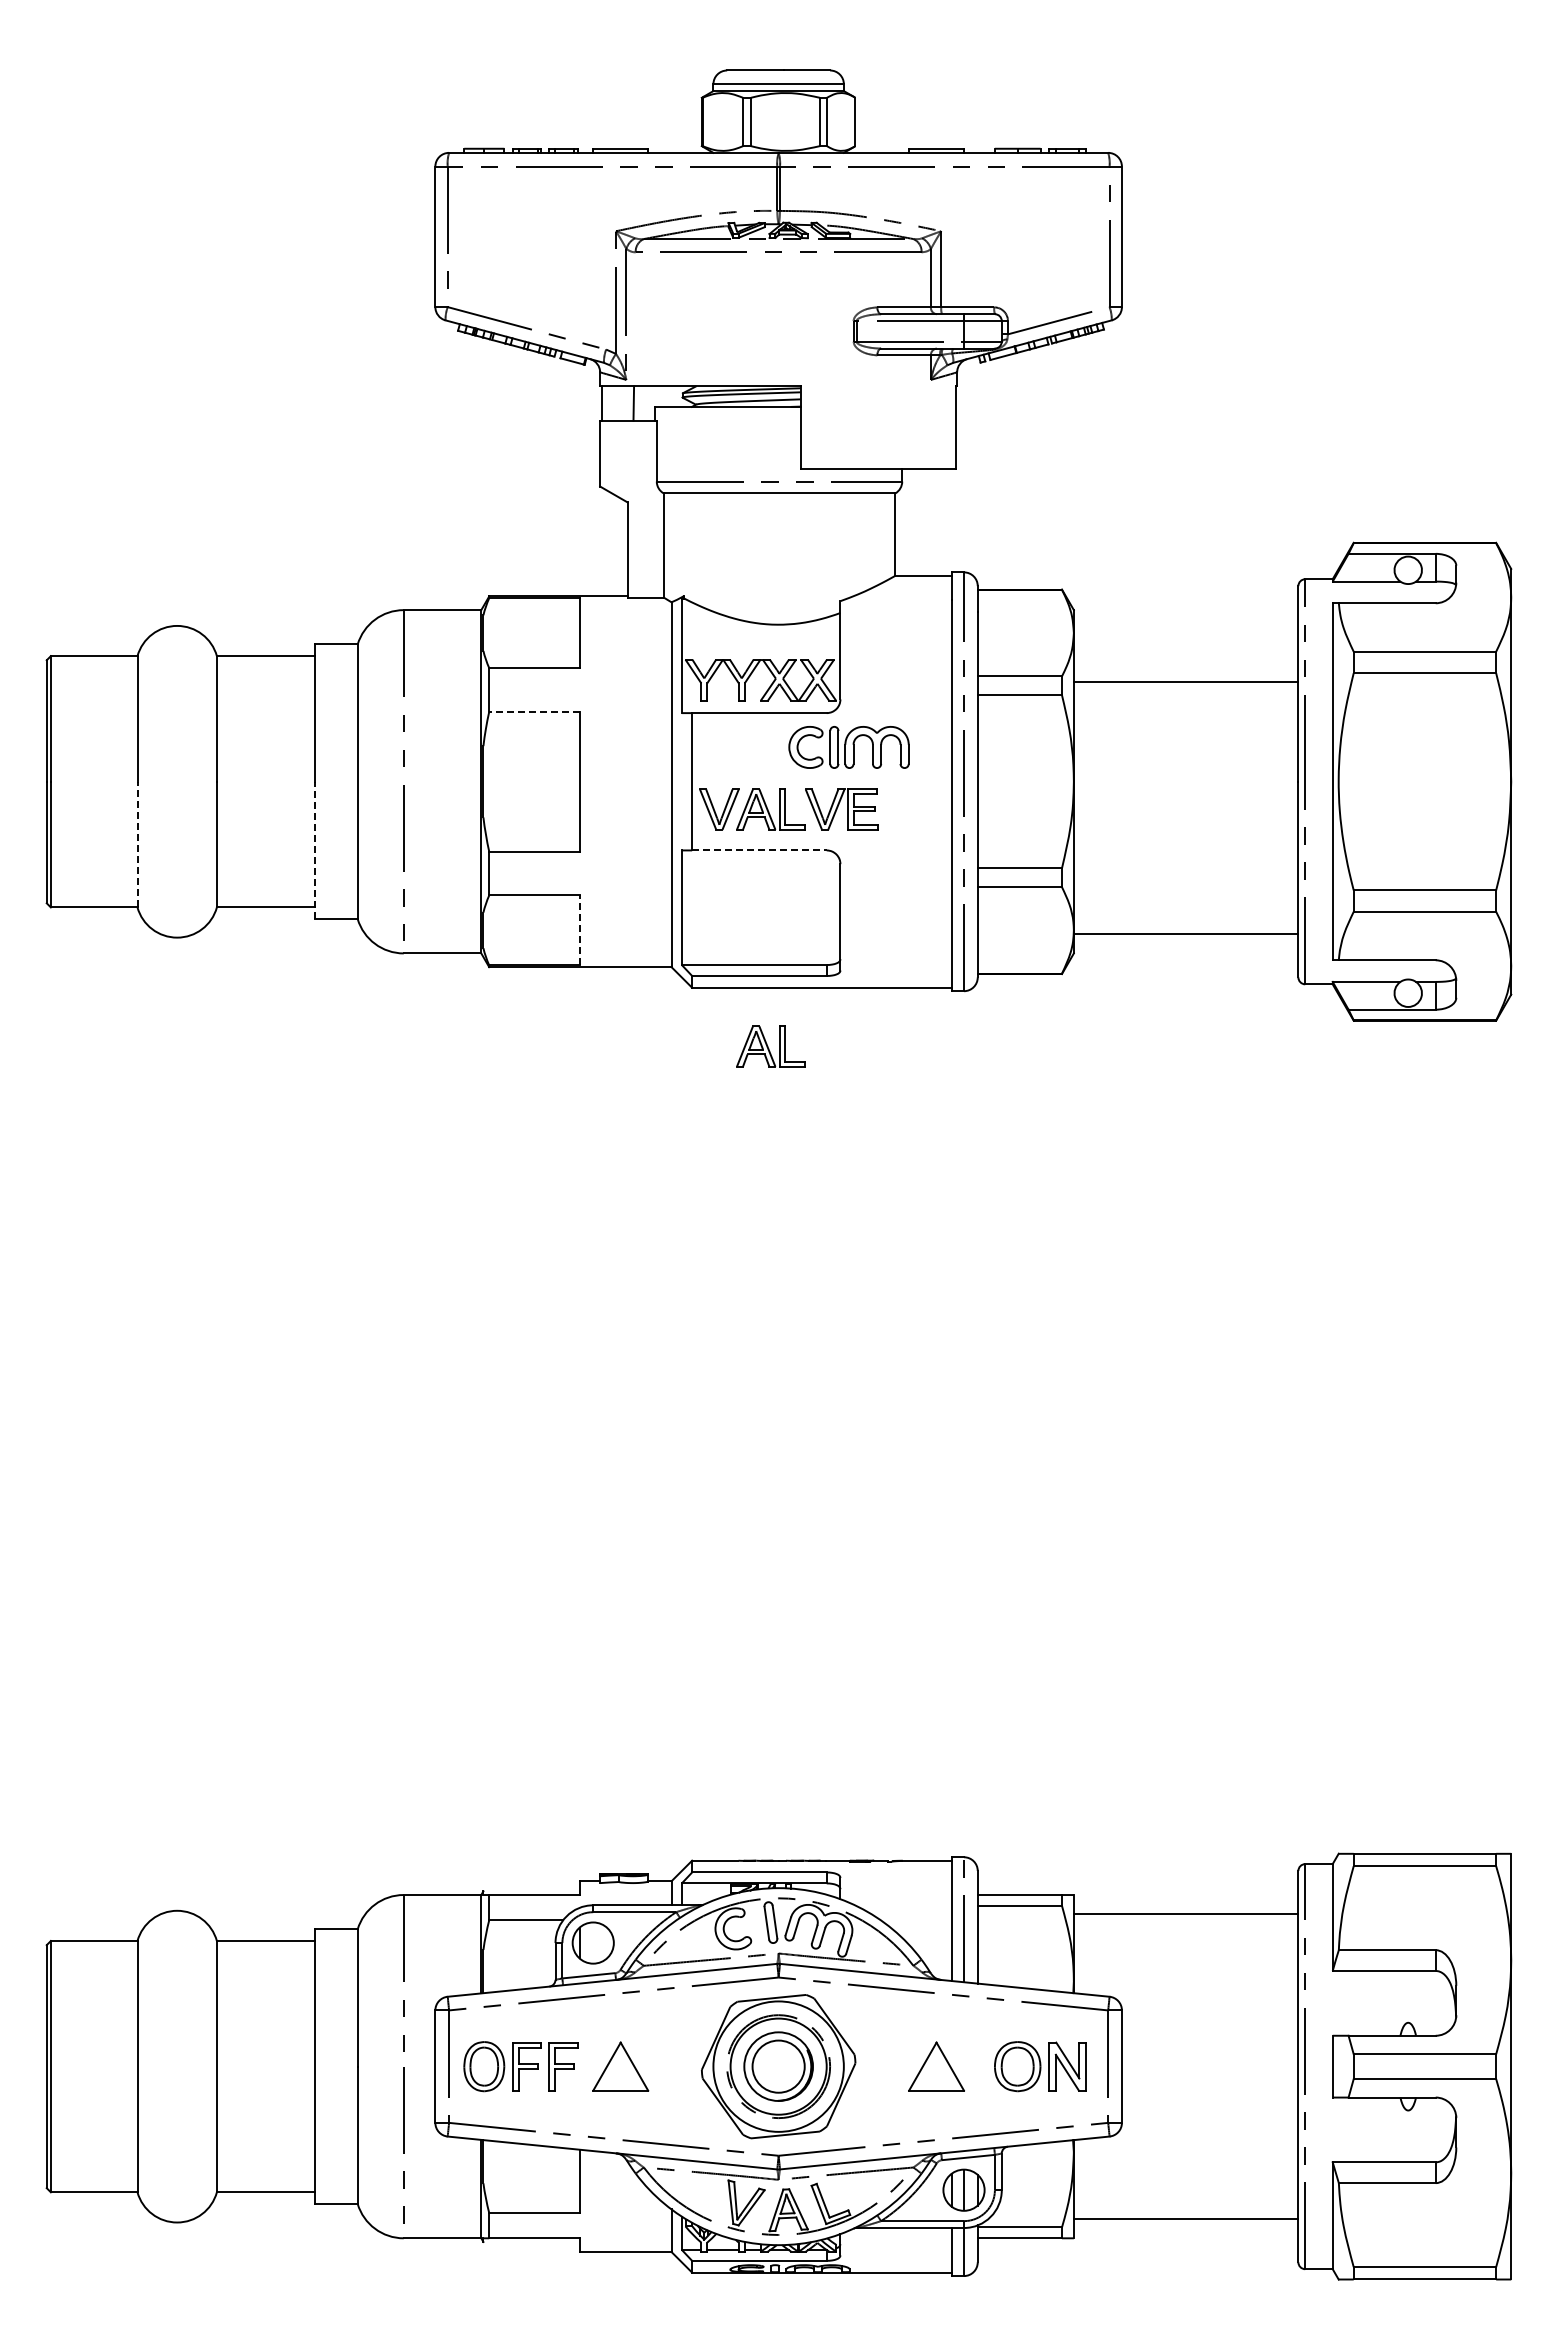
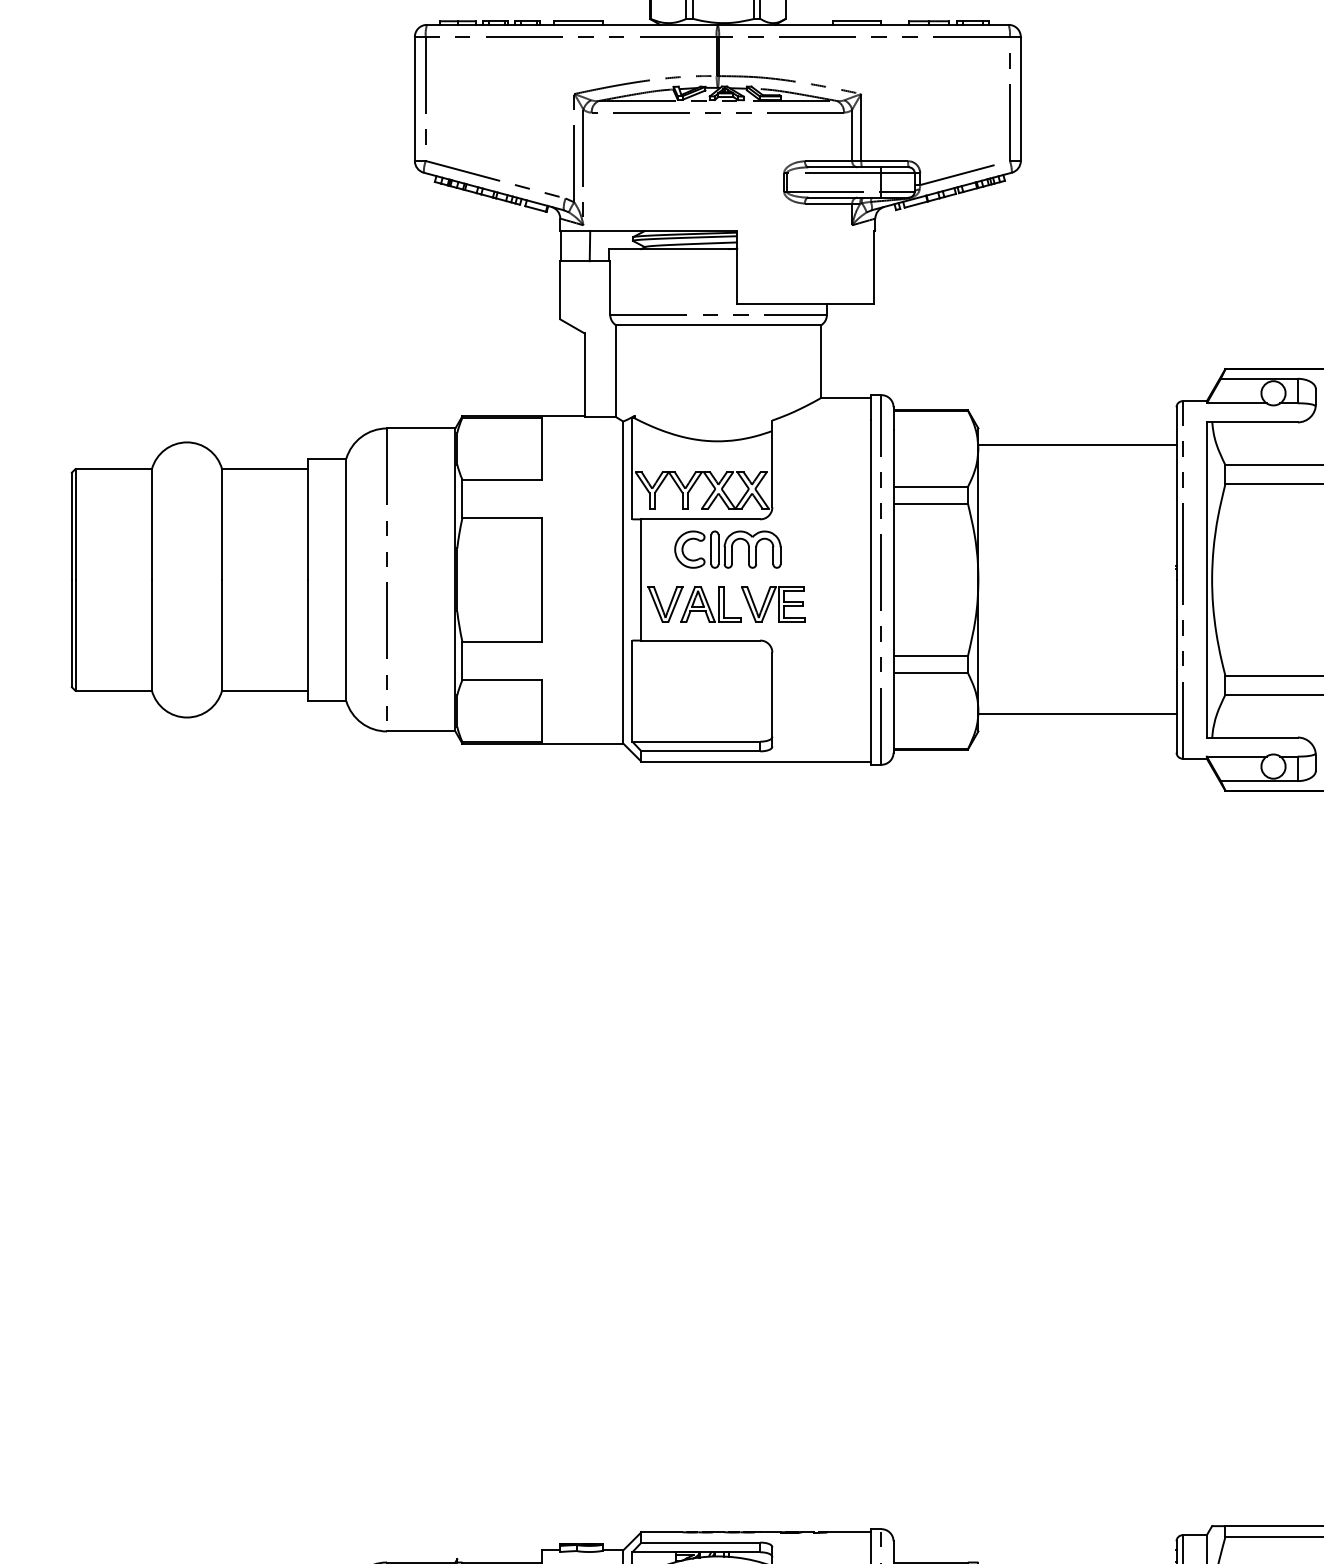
line: (1185, 682) -> (1076, 445), moved
line: (533, 711) -> (501, 517), dashed -> solid
part: (848, 747) -> (727, 549), moved
line: (137, 844) -> (151, 635), dashed -> solid
line: (314, 850) -> (308, 640), dashed -> solid
line: (759, 850) -> (700, 640), dashed -> solid
line: (579, 929) -> (542, 710), dashed -> solid
part: (770, 1046) -> (710, 813), removed

